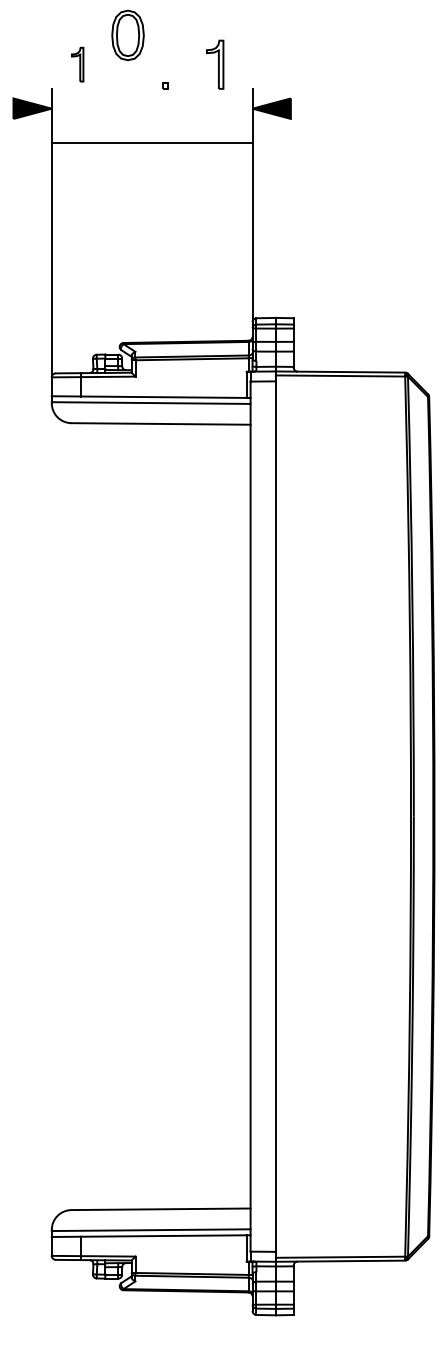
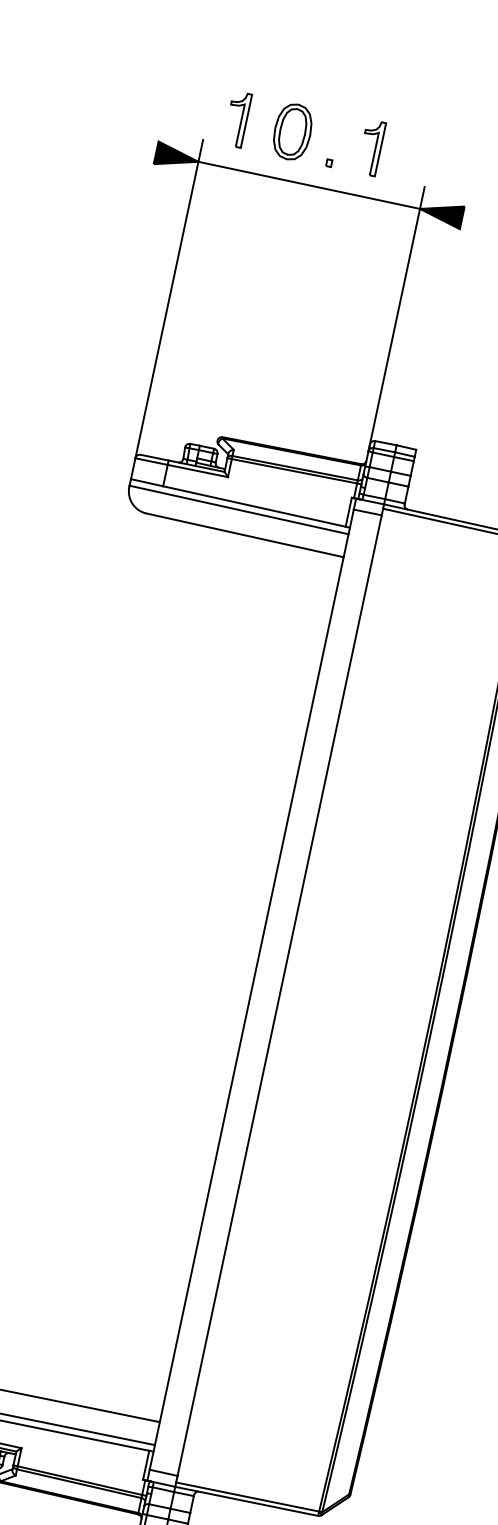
part: (127, 35) -> (292, 131), moved
part: (77, 64) -> (237, 119), size x1.43
part: (215, 64) -> (371, 147), moved
line: (151, 142) -> (308, 184), moved

